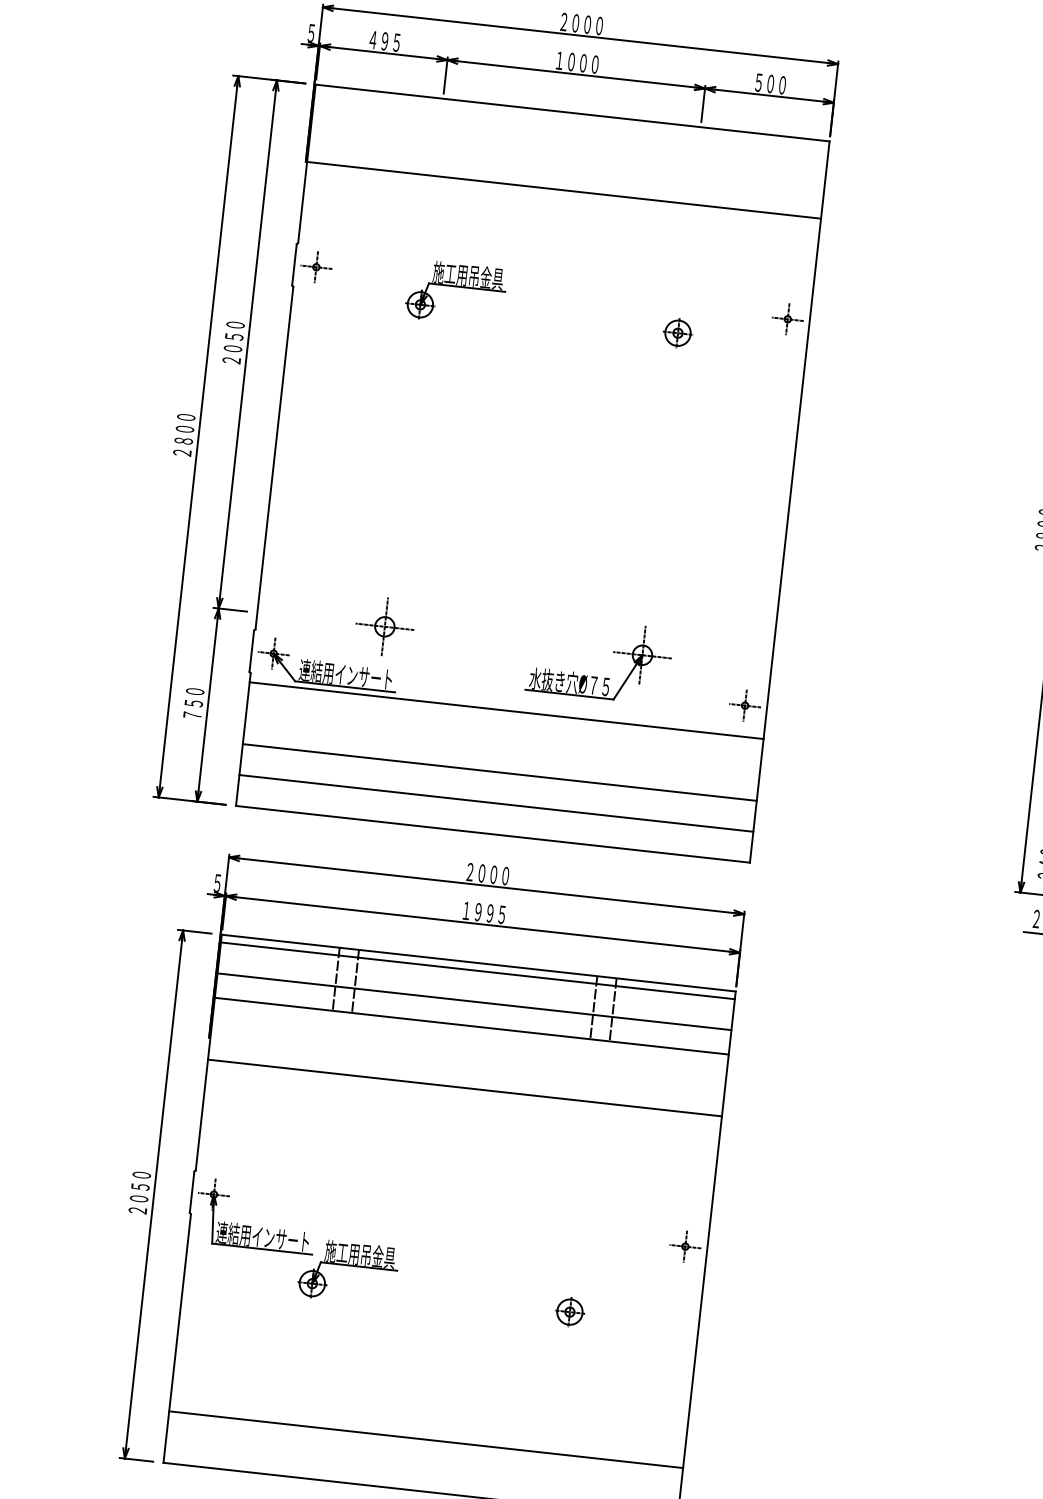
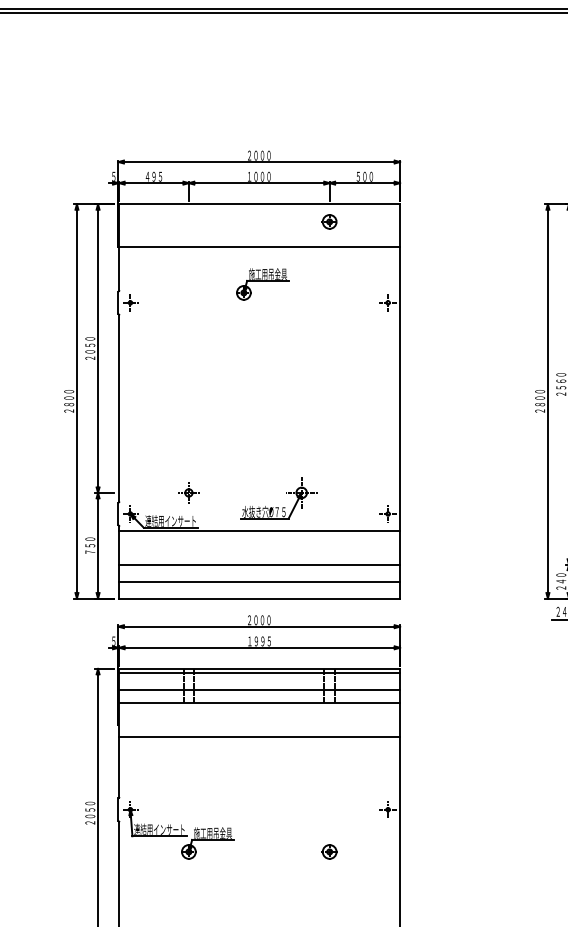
part: (456, 293) -> (262, 284), moved
part: (677, 332) -> (329, 221), moved
part: (384, 625) -> (188, 492), size x0.7
part: (597, 677) -> (278, 507), moved

